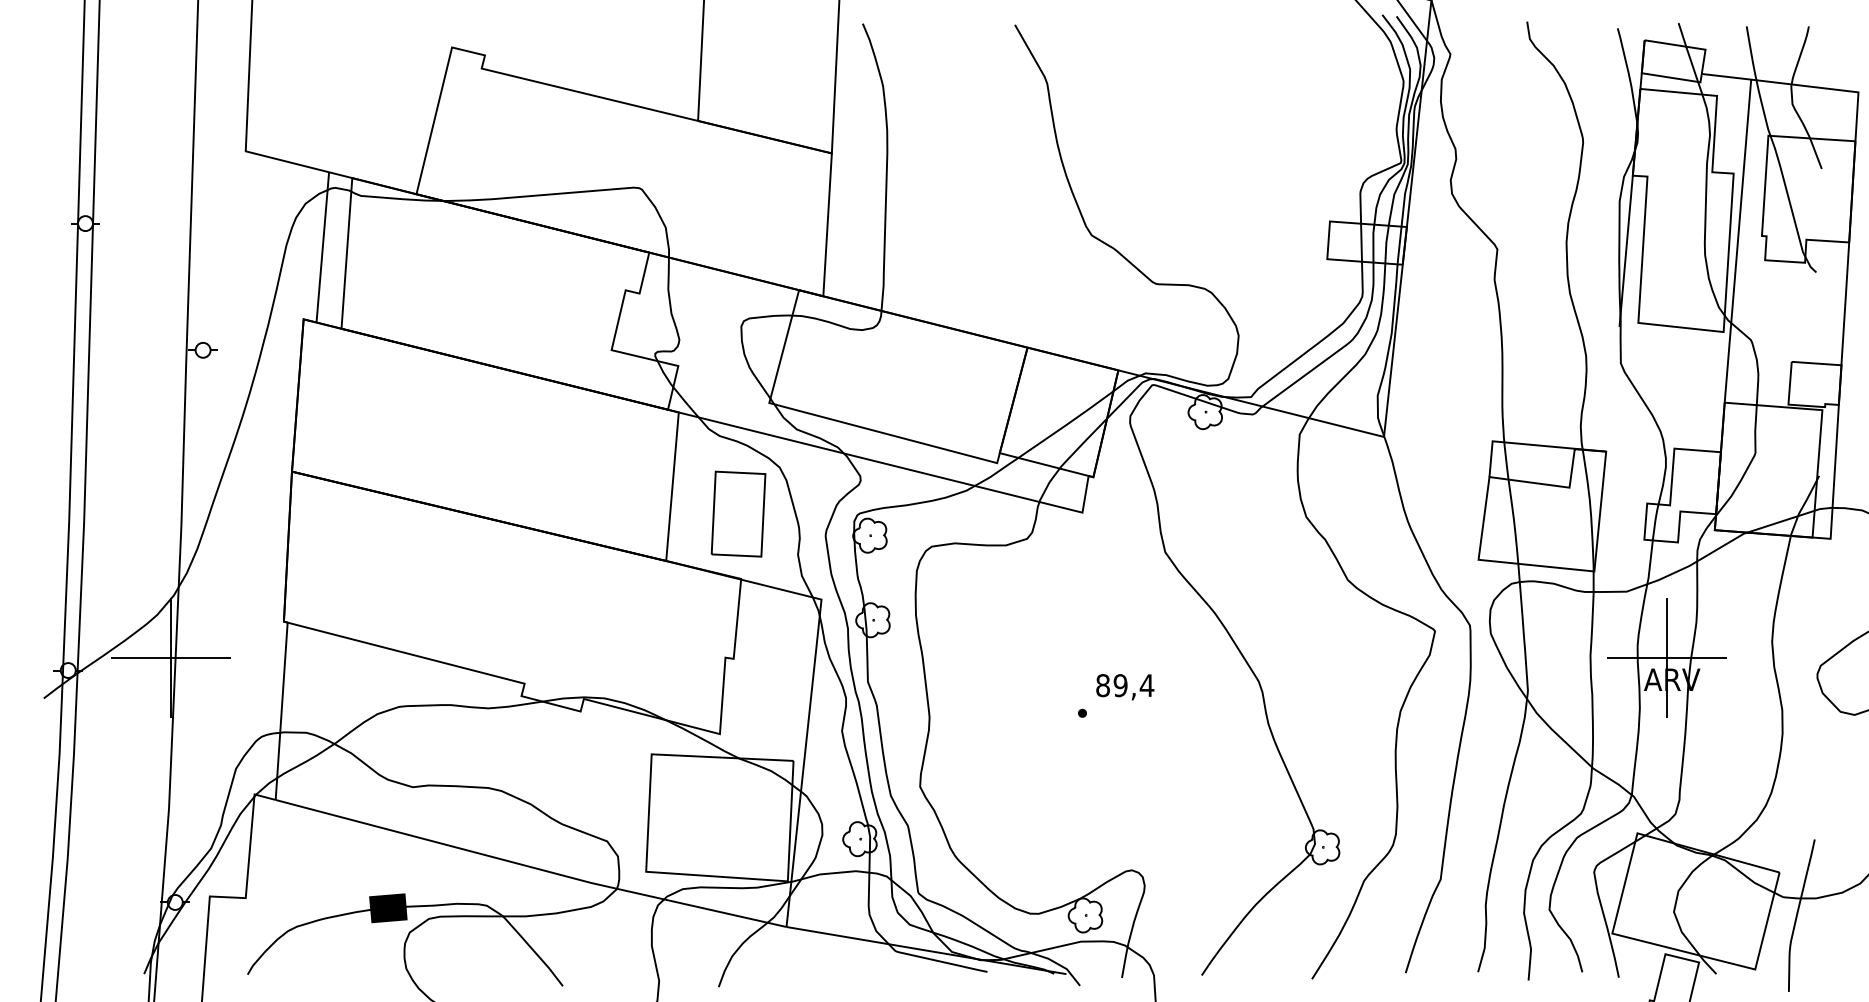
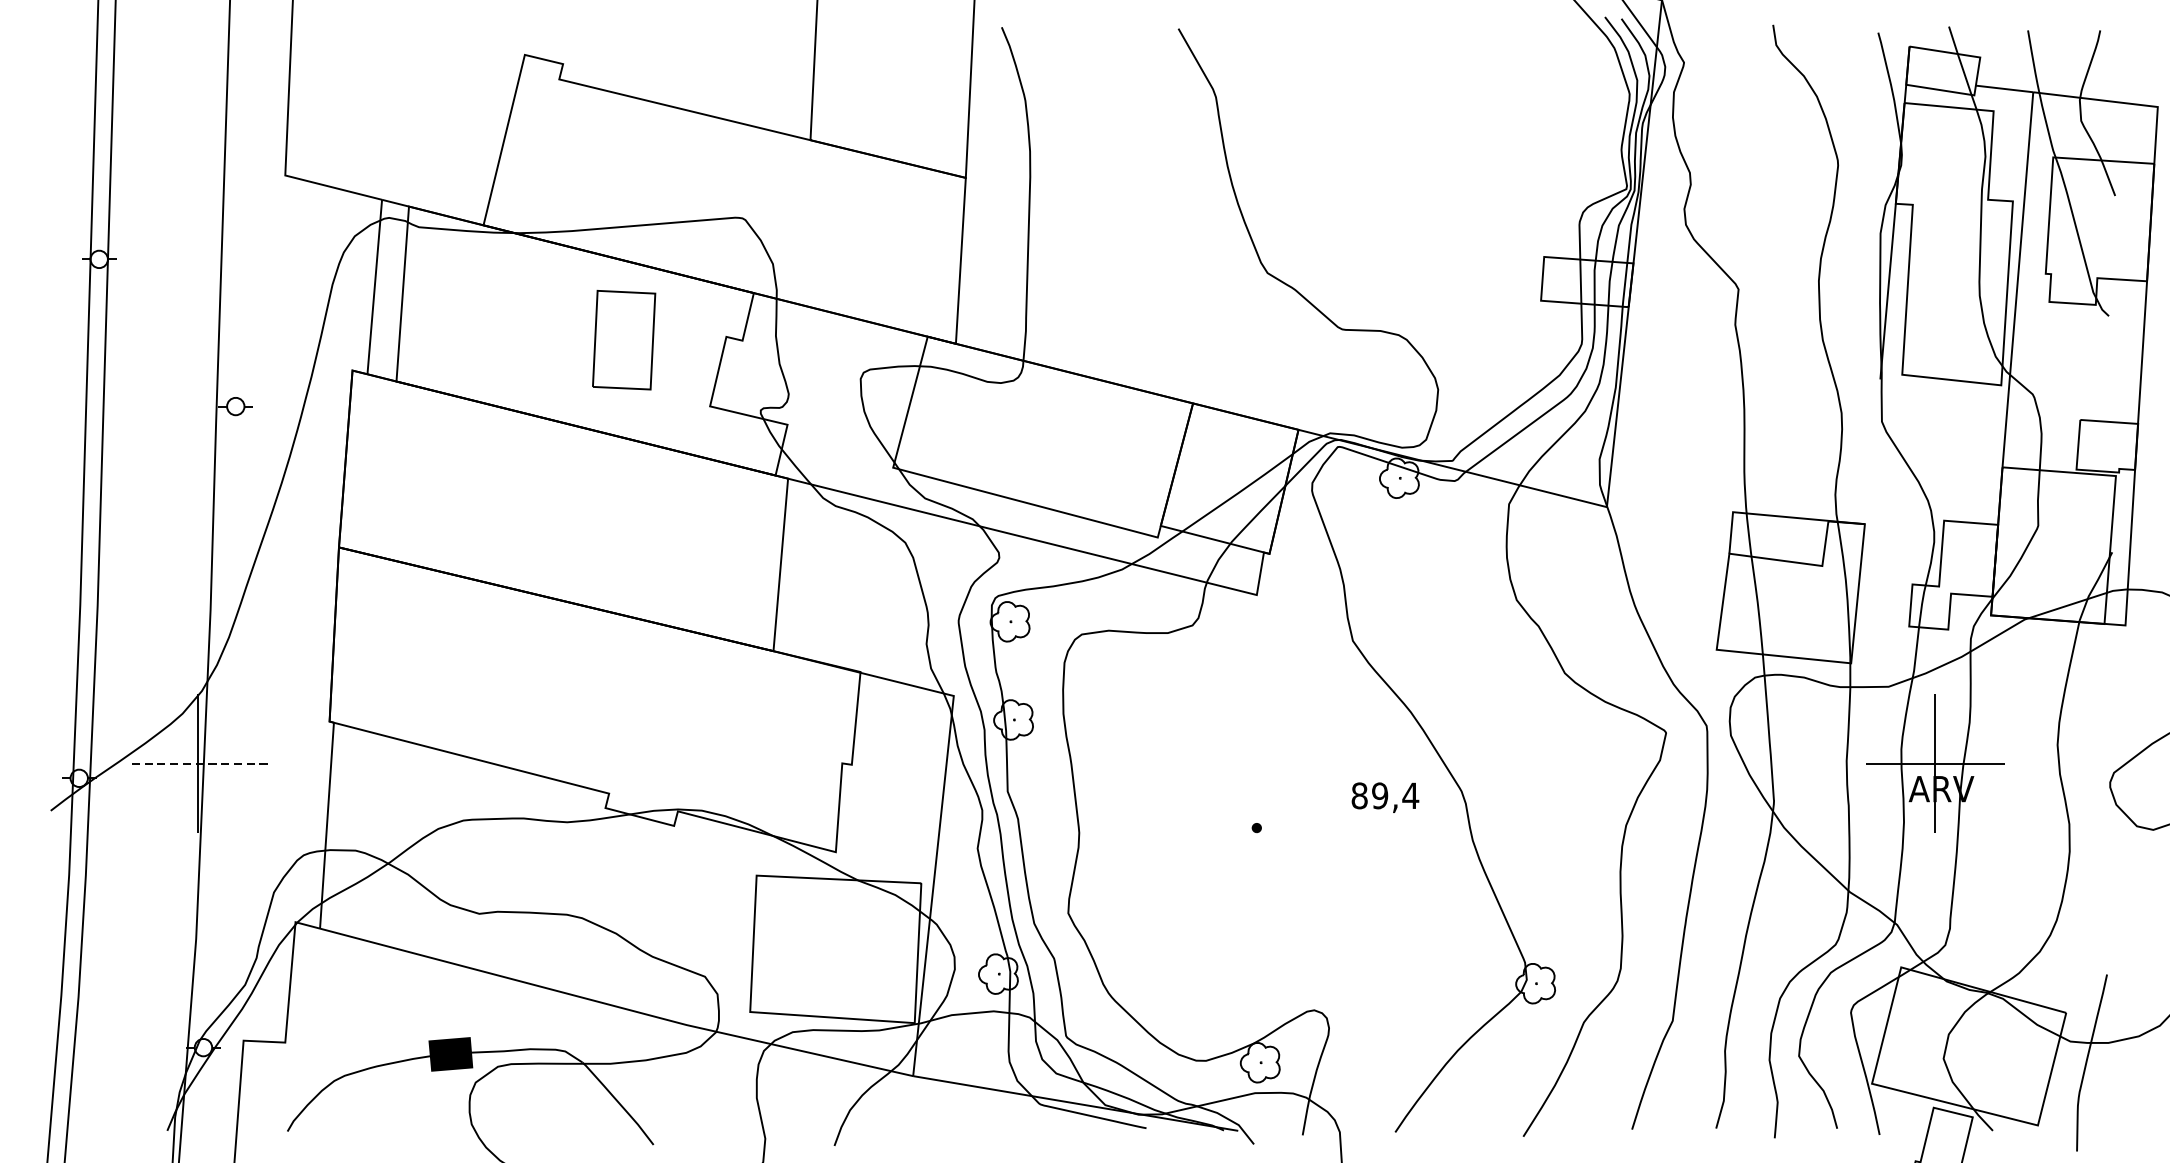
part: (738, 513) -> (624, 339), moved
line: (170, 657) -> (197, 763), solid -> dashed
text: (1125, 687) -> (1385, 798), moved

